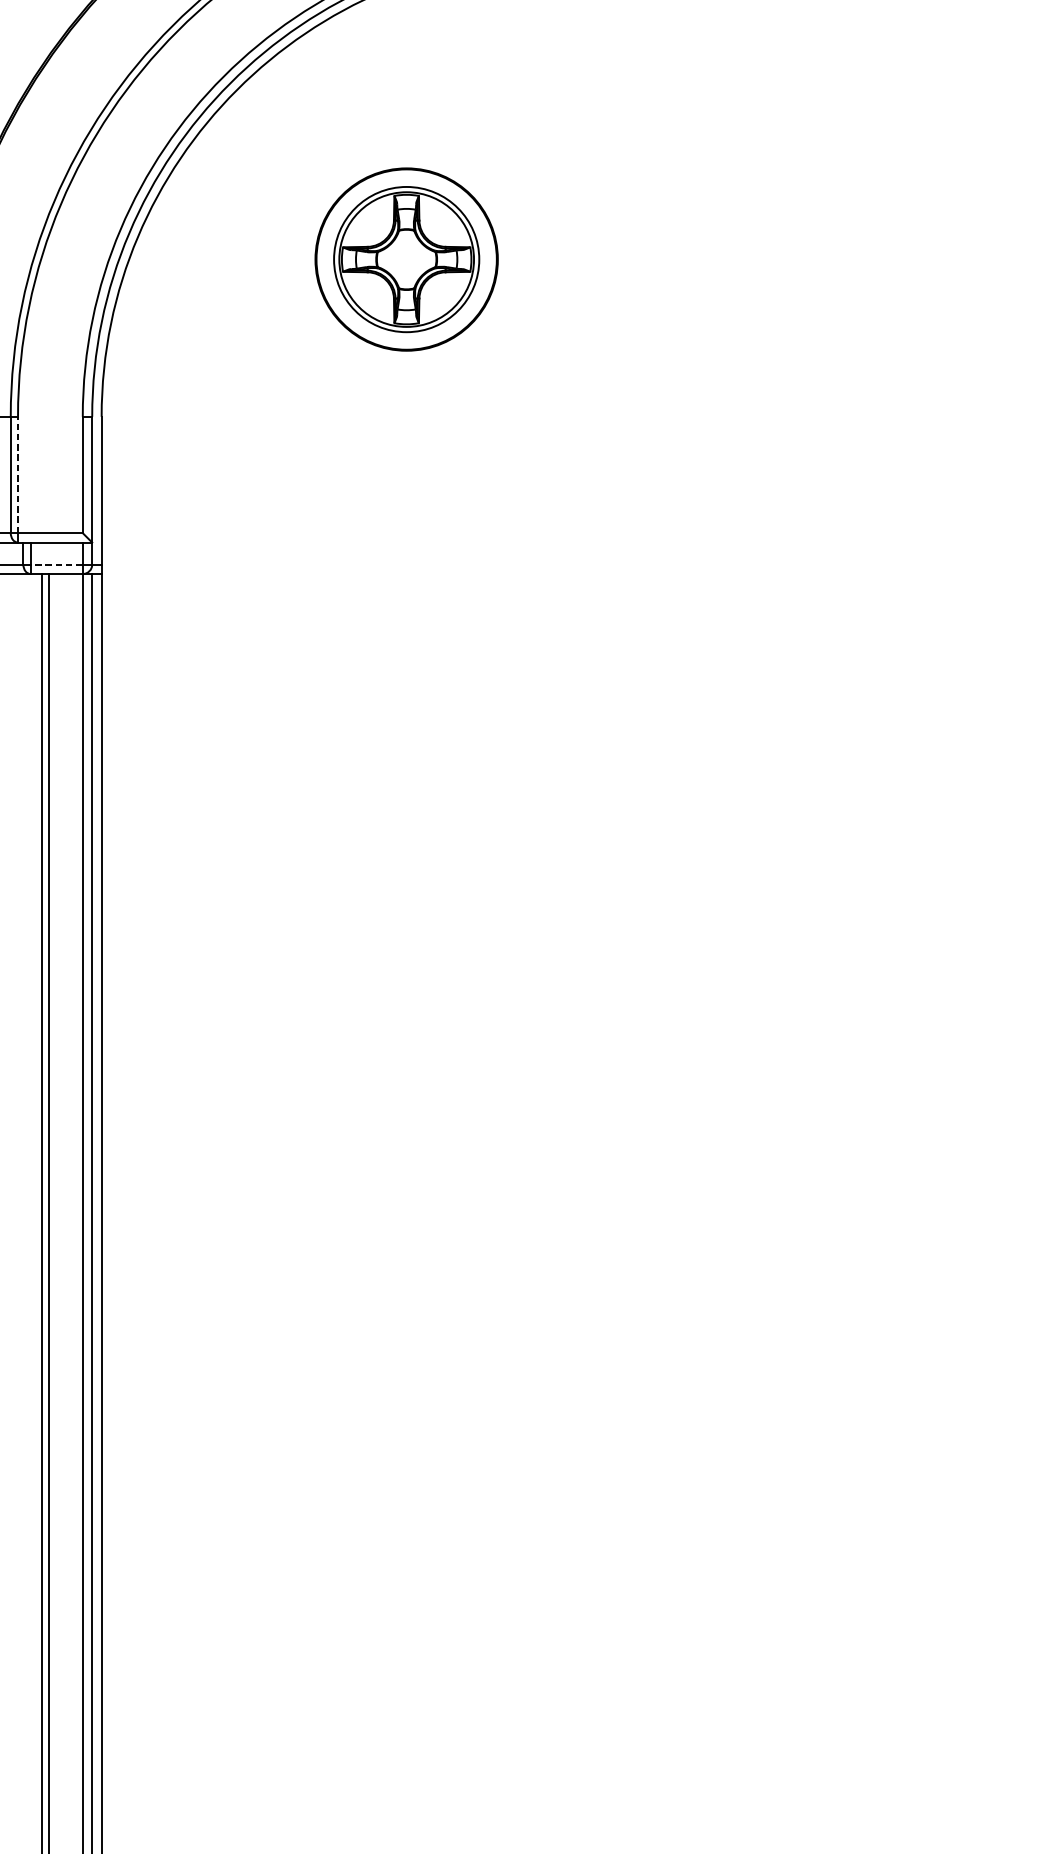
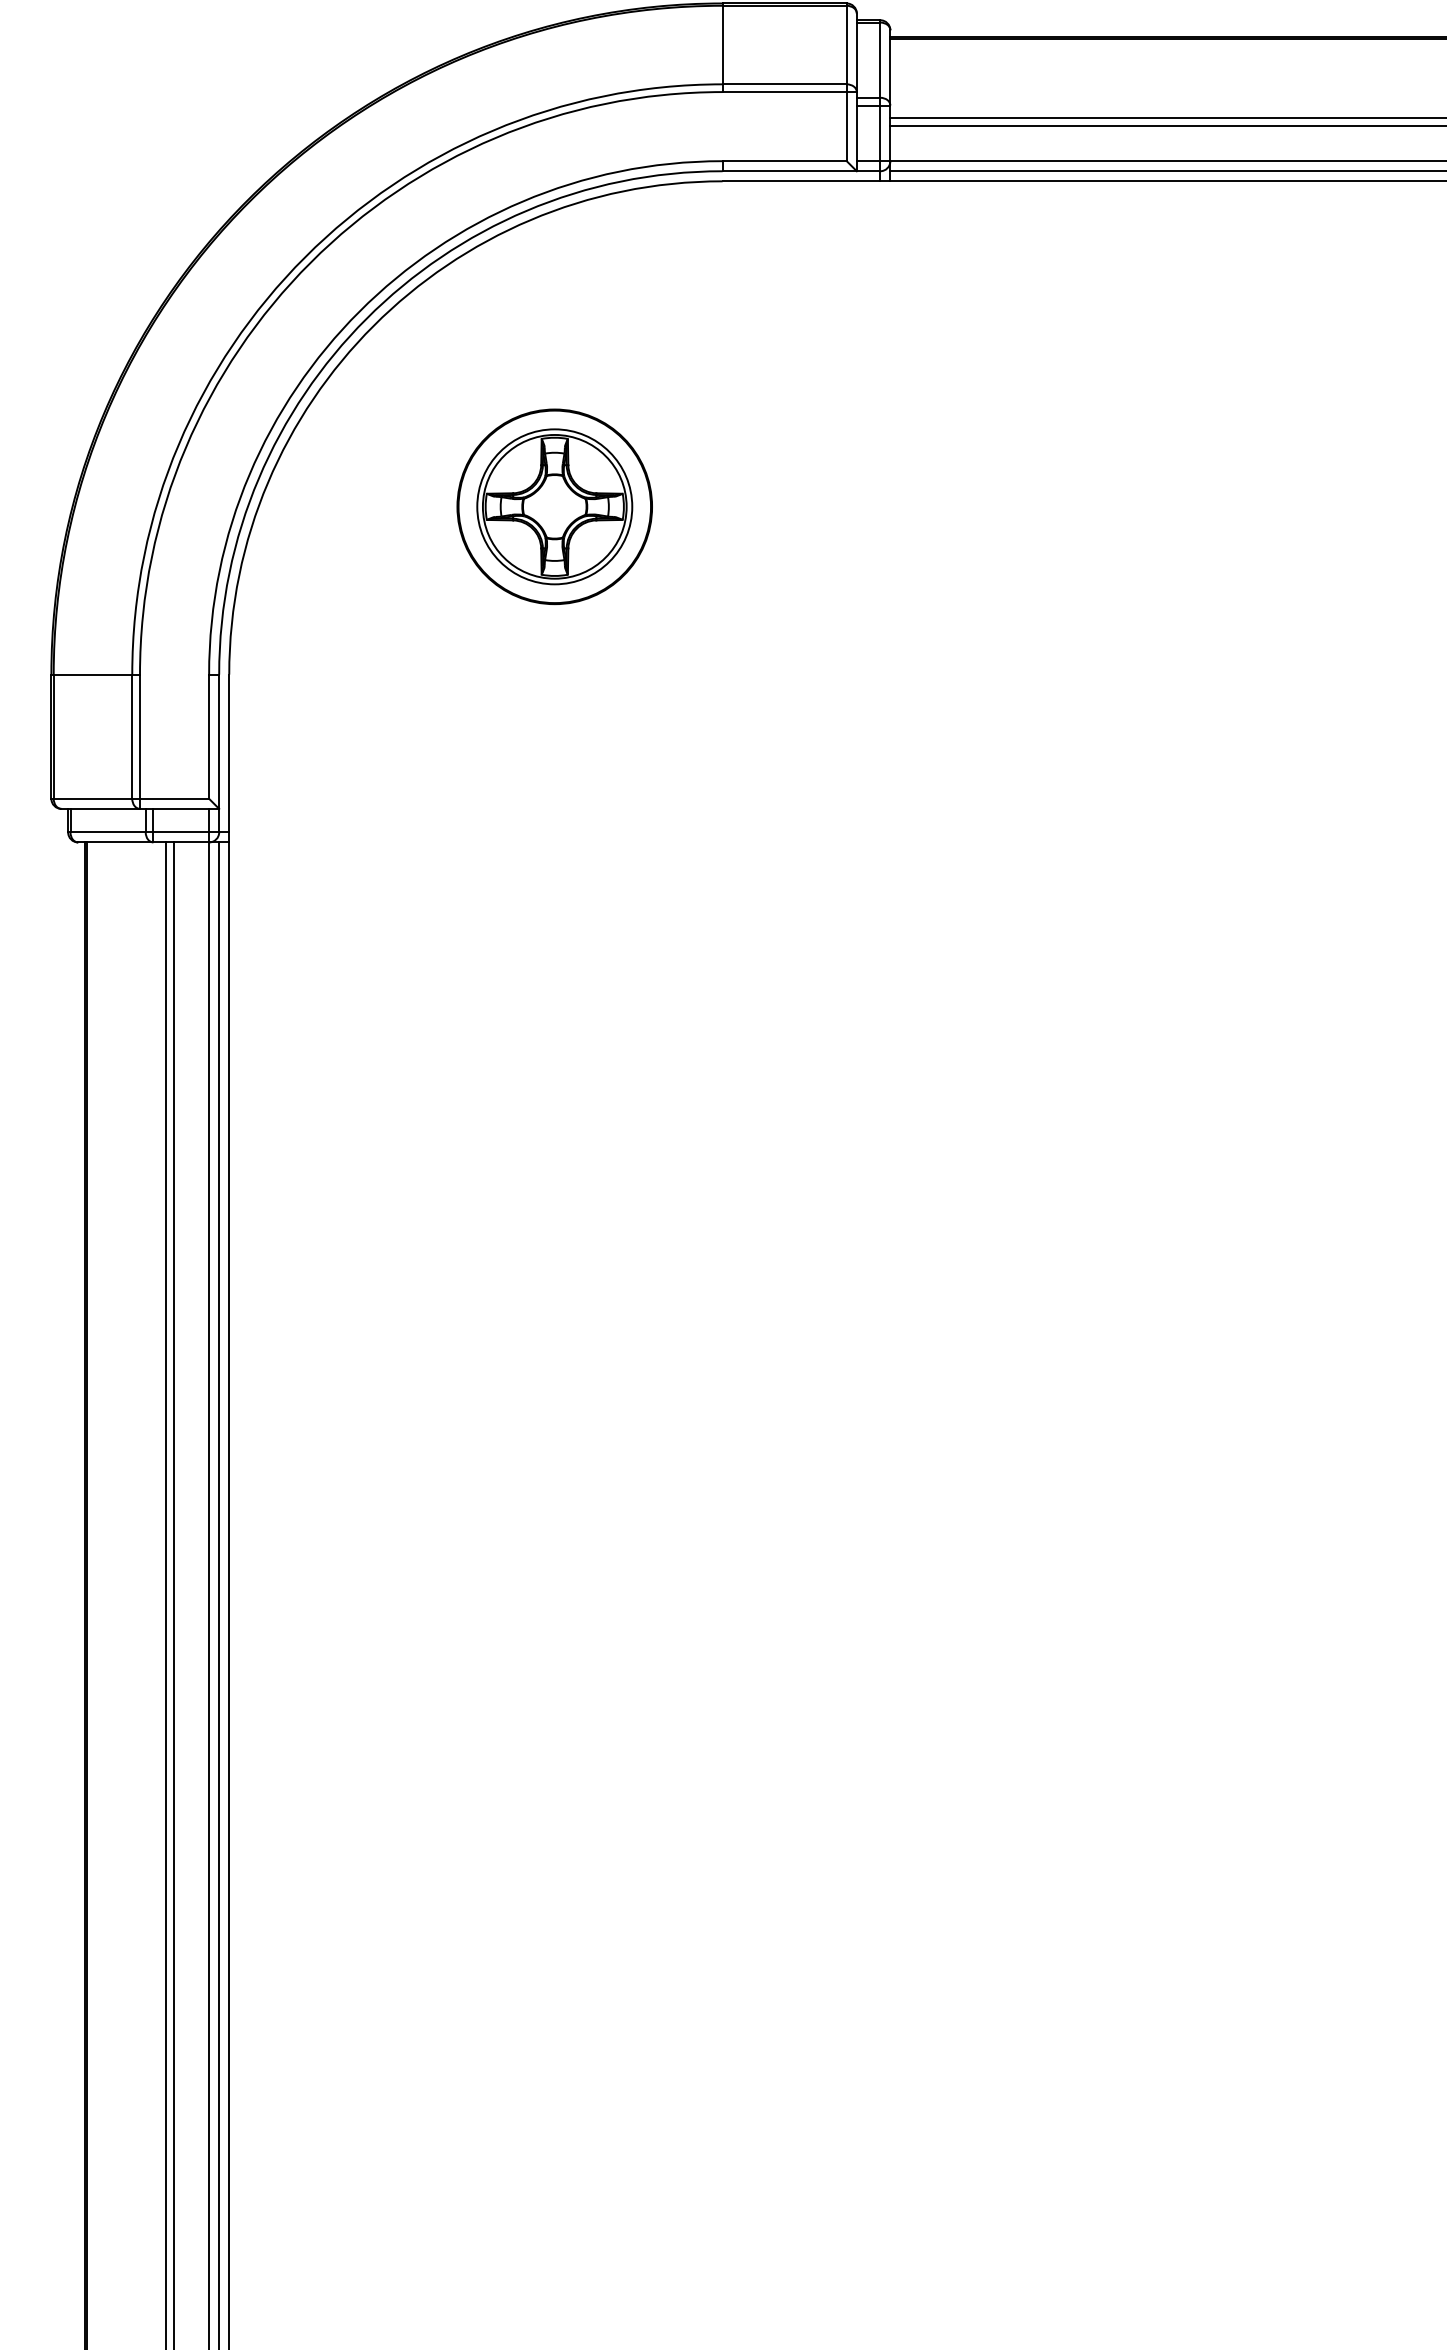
line: (18, 474) -> (140, 736), dashed -> solid
line: (56, 564) -> (181, 832), dashed -> solid

